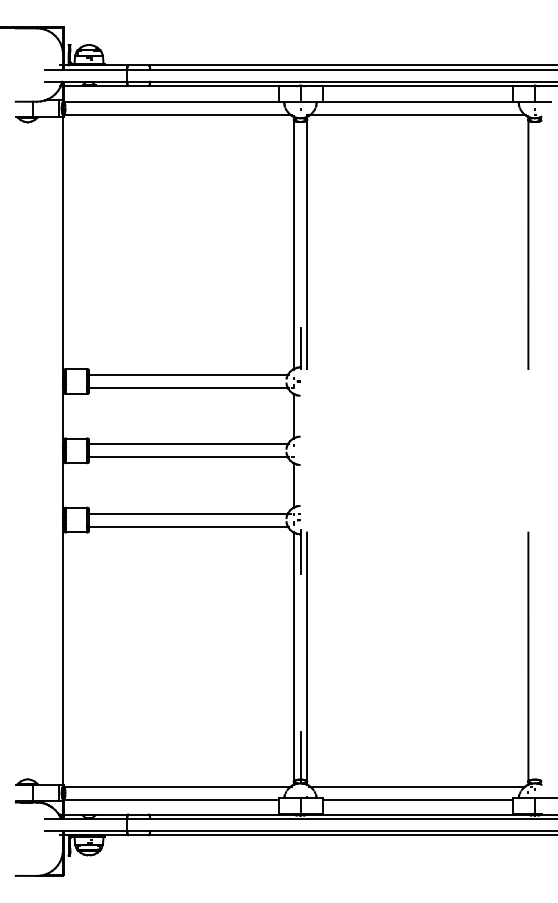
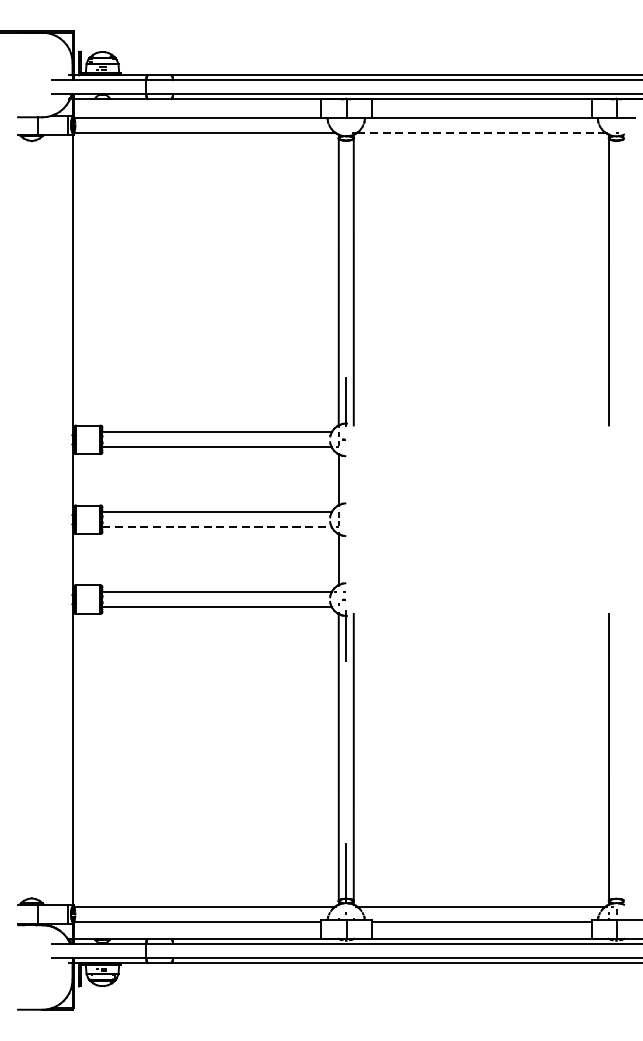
line: (417, 115) -> (481, 133), solid -> dashed
line: (188, 457) -> (217, 527), solid -> dashed

